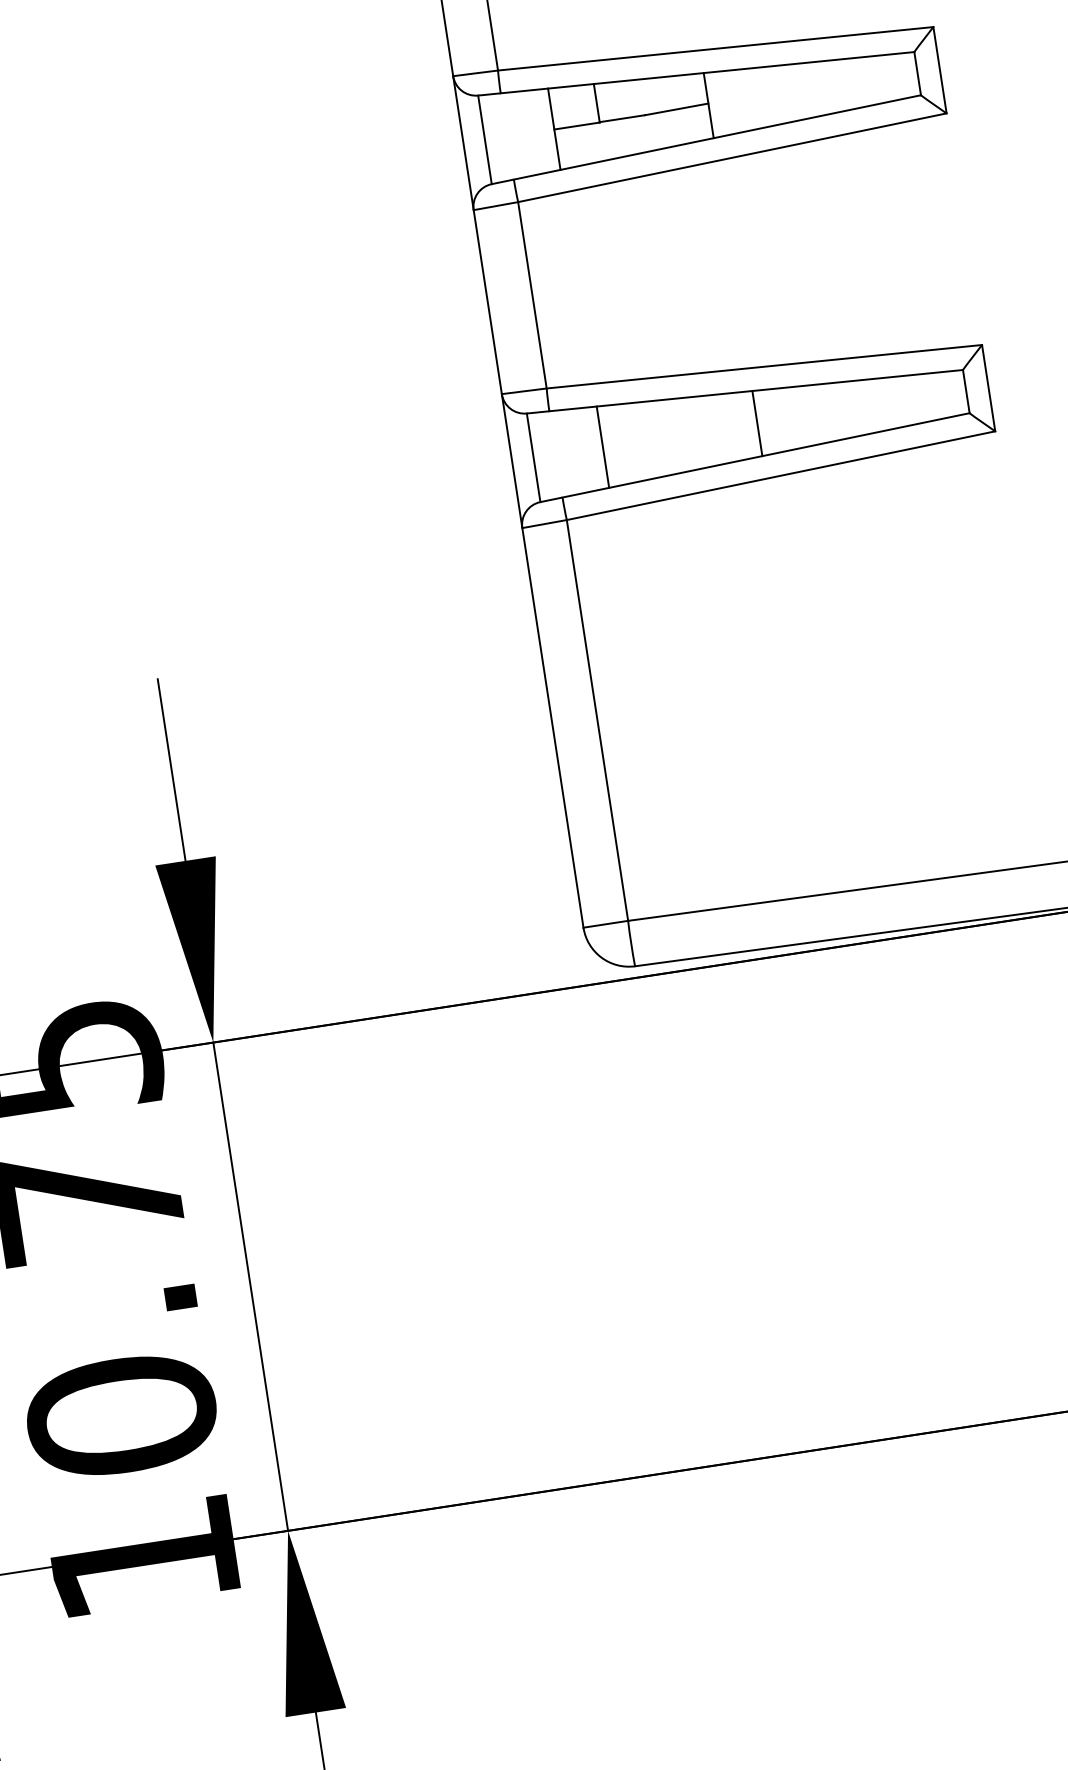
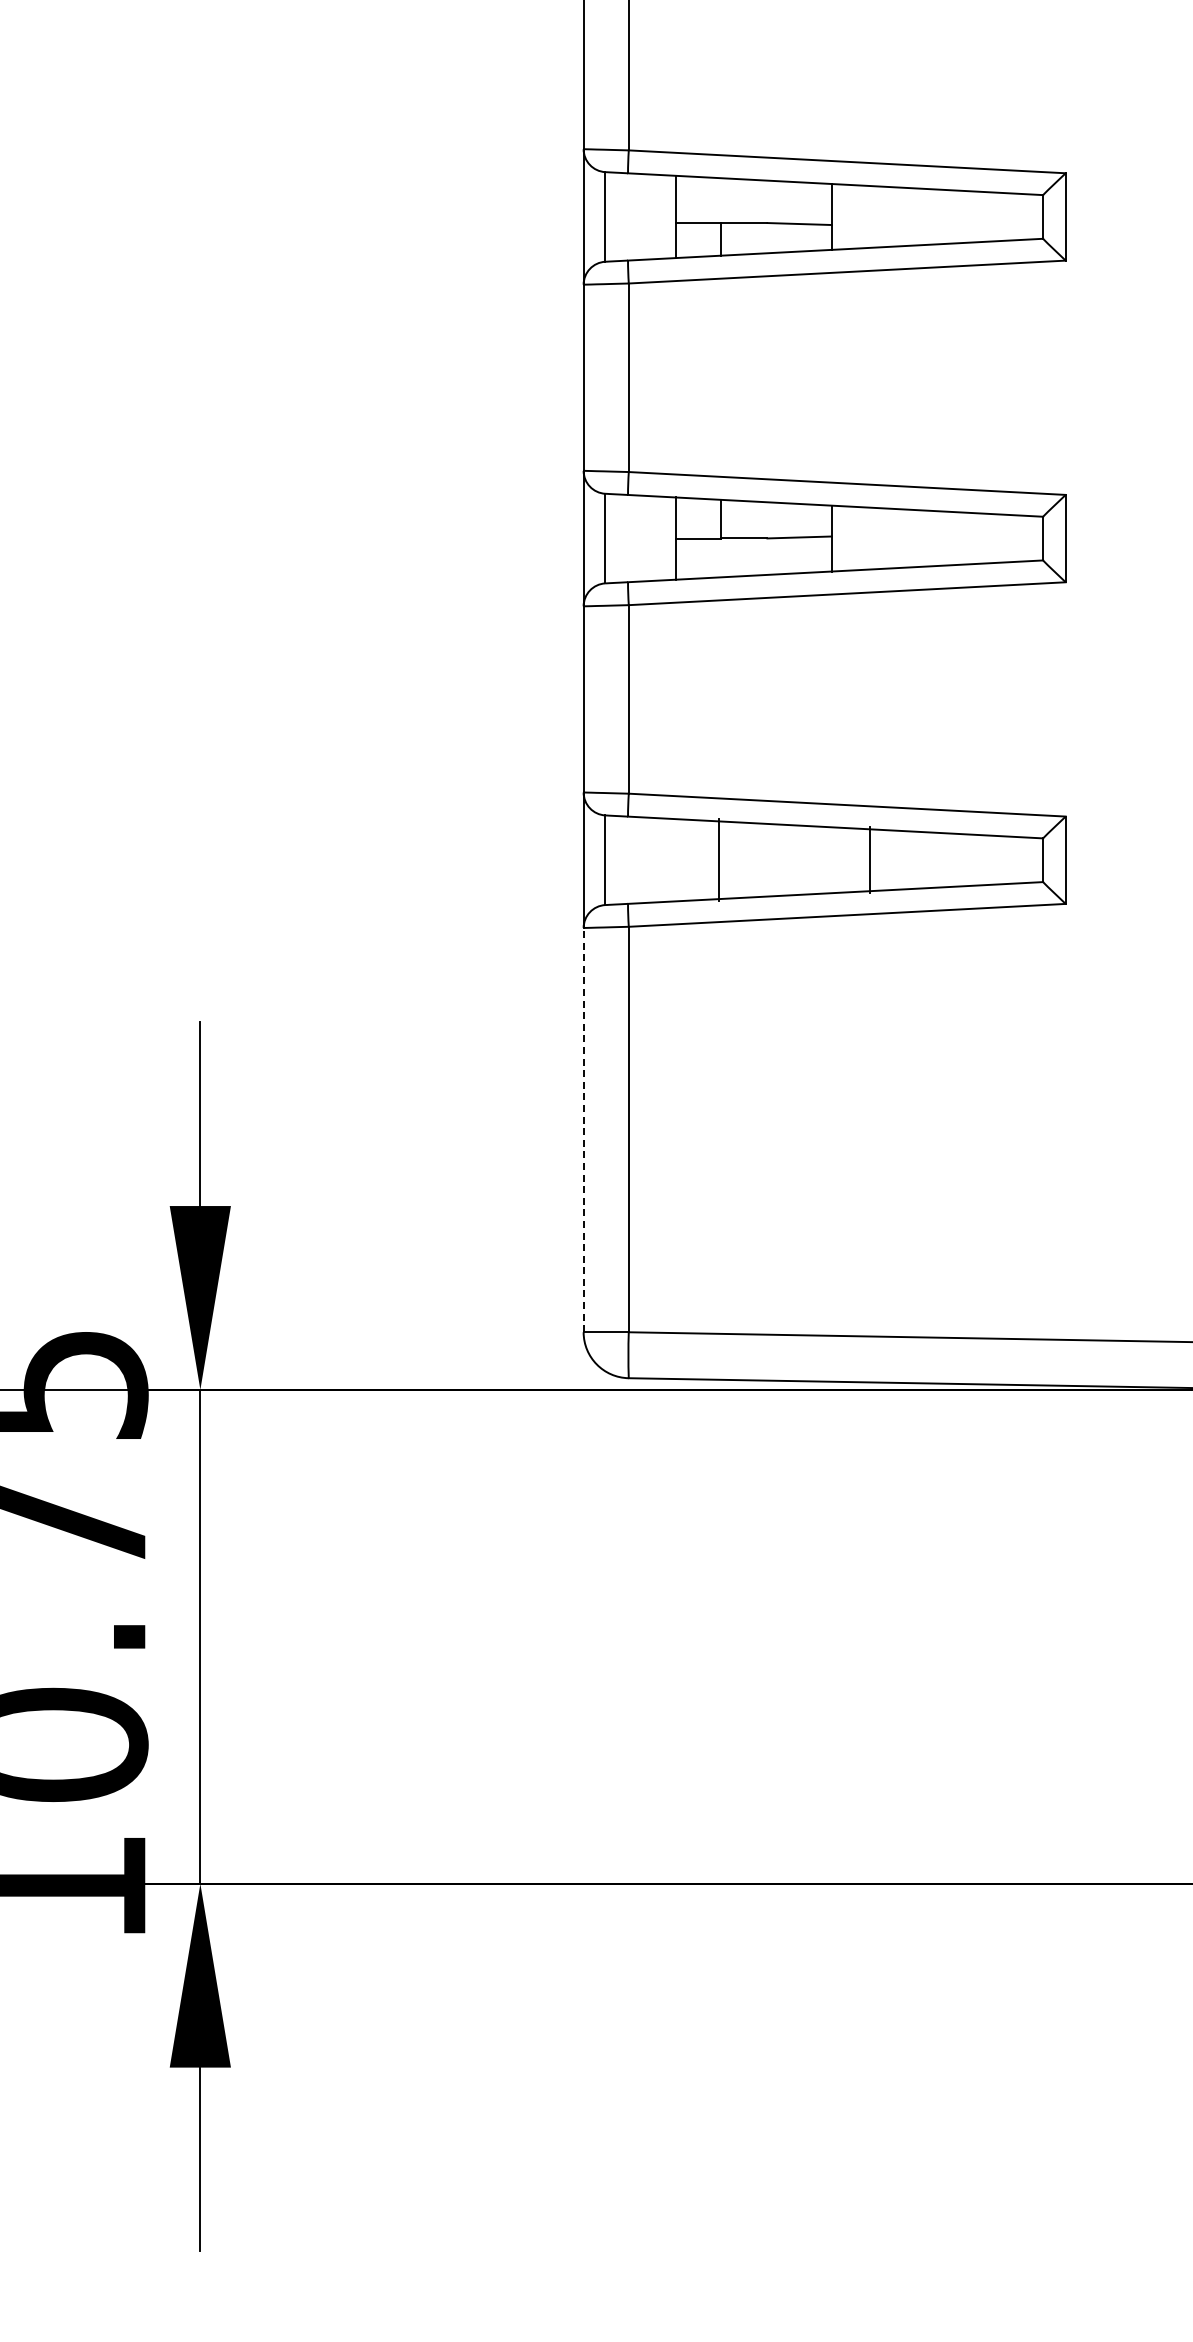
line: (757, 423) -> (869, 860), moved
line: (602, 447) -> (718, 860), moved
line: (552, 727) -> (583, 1129), solid -> dashed

